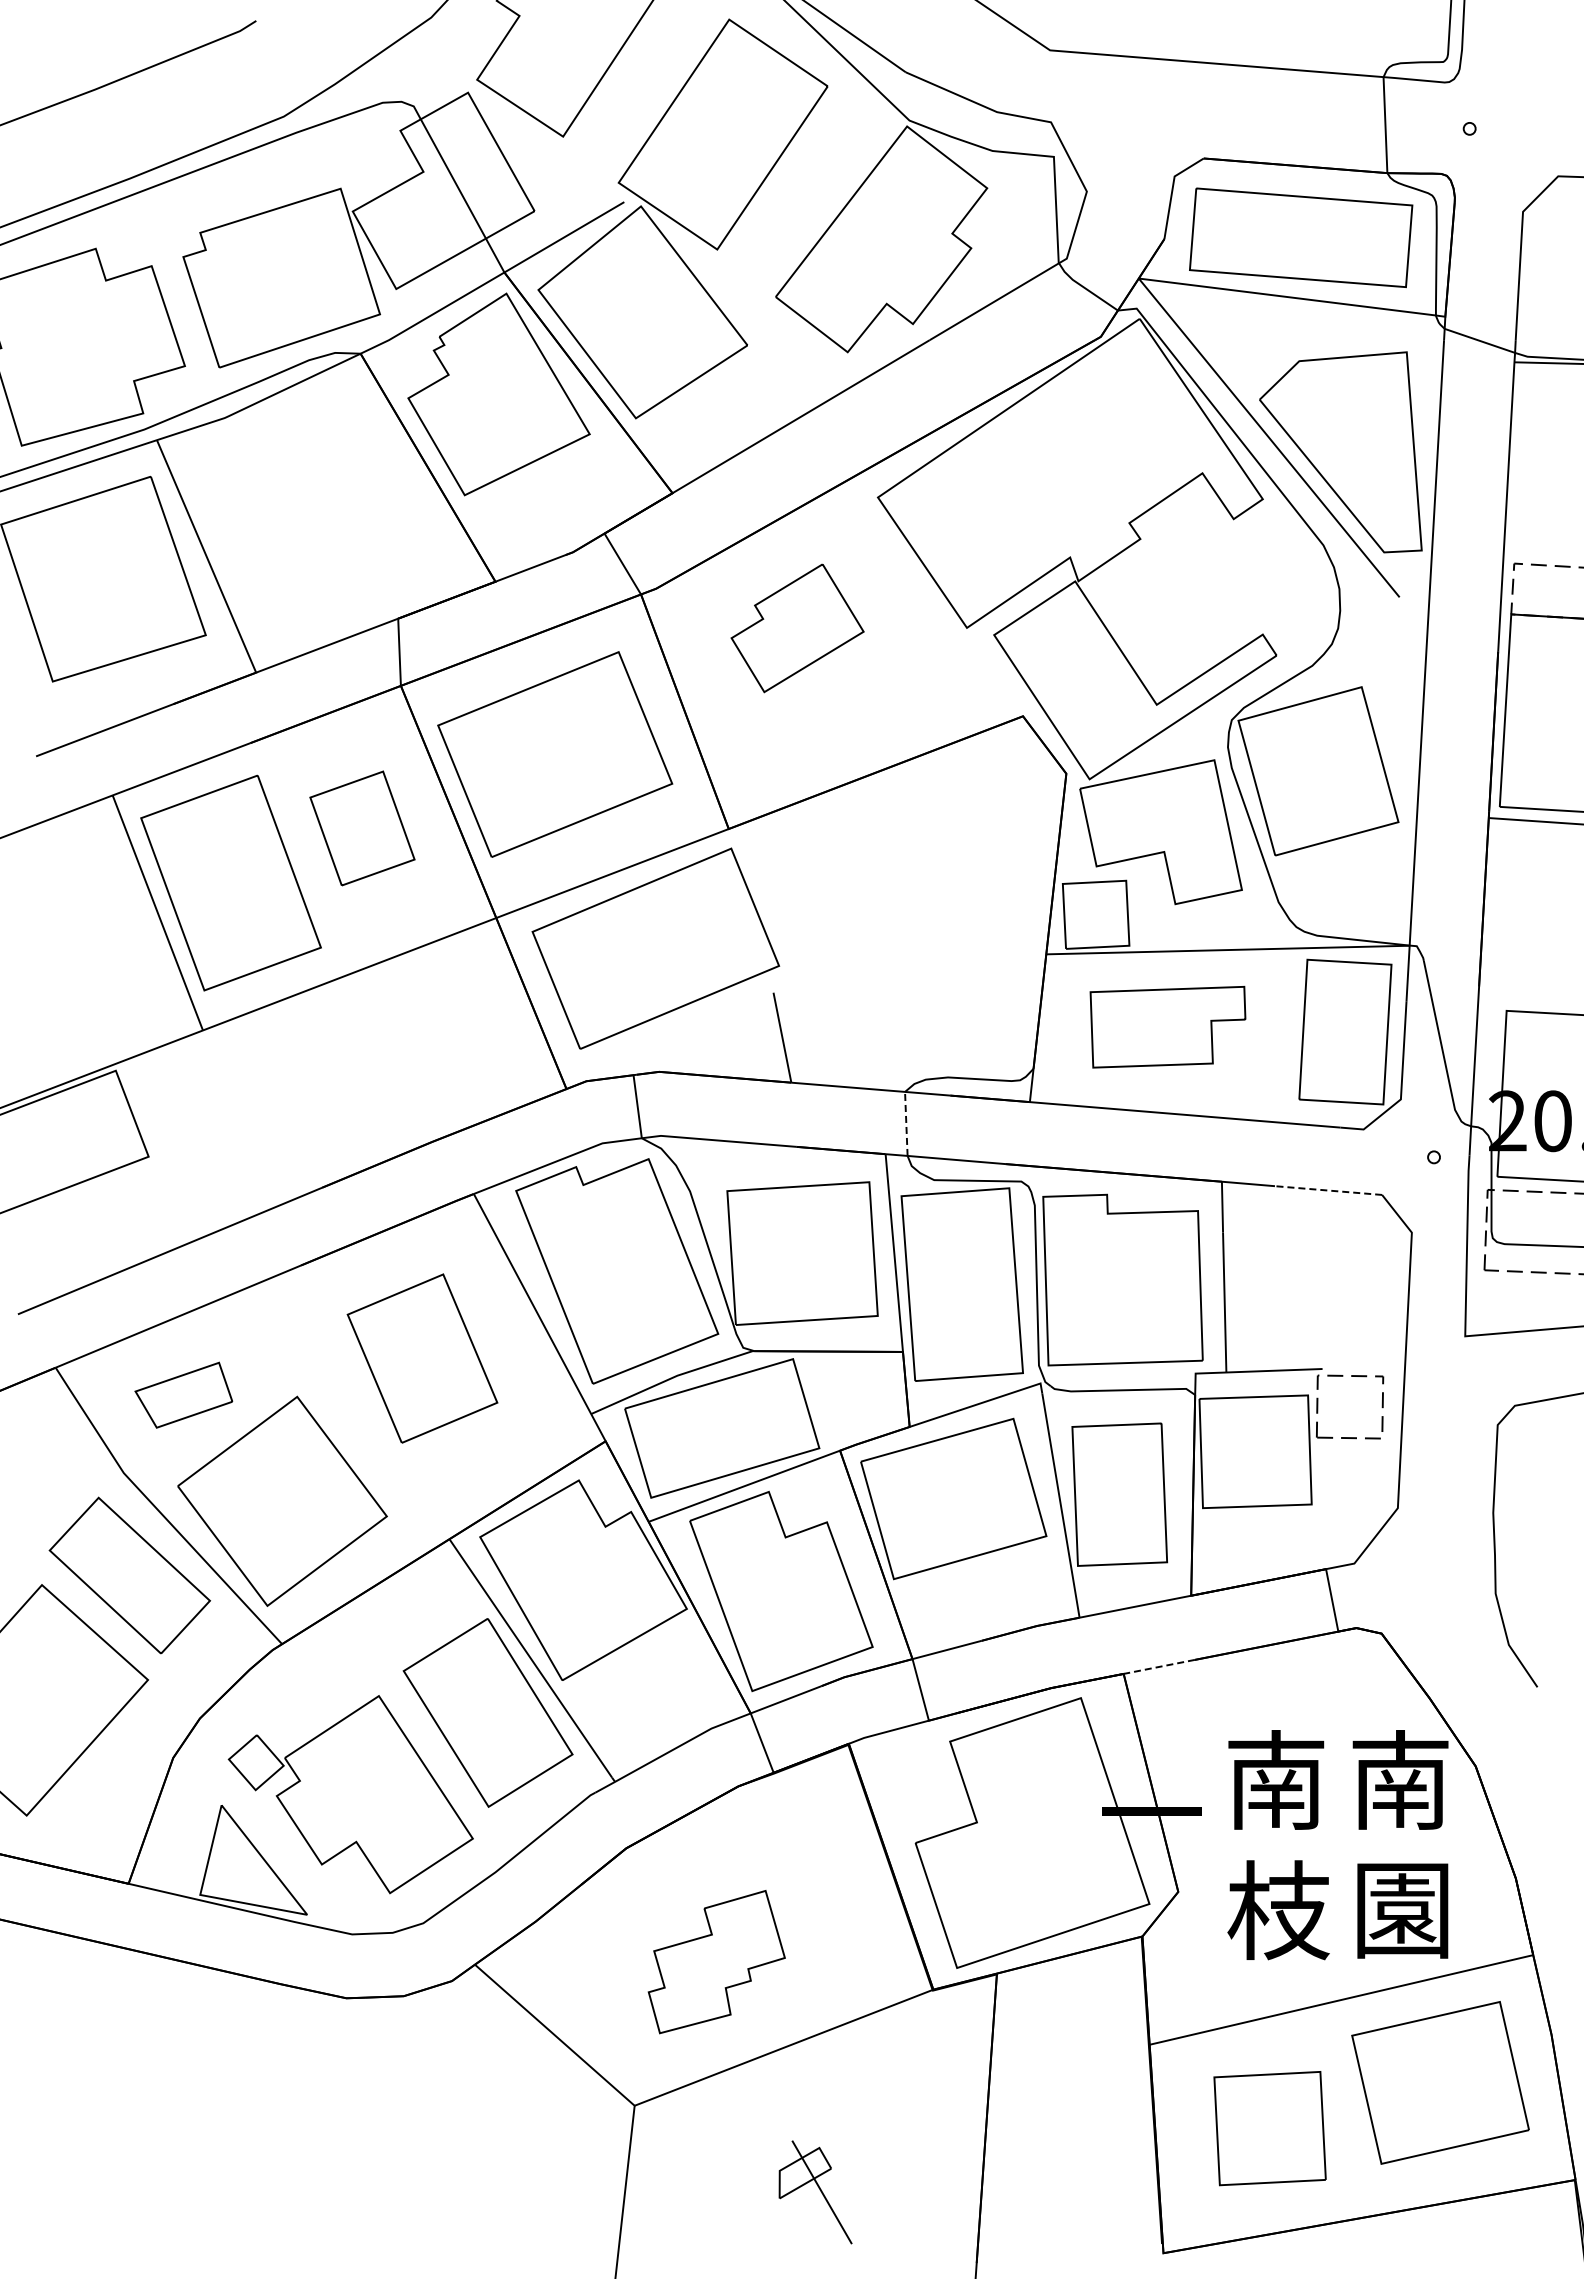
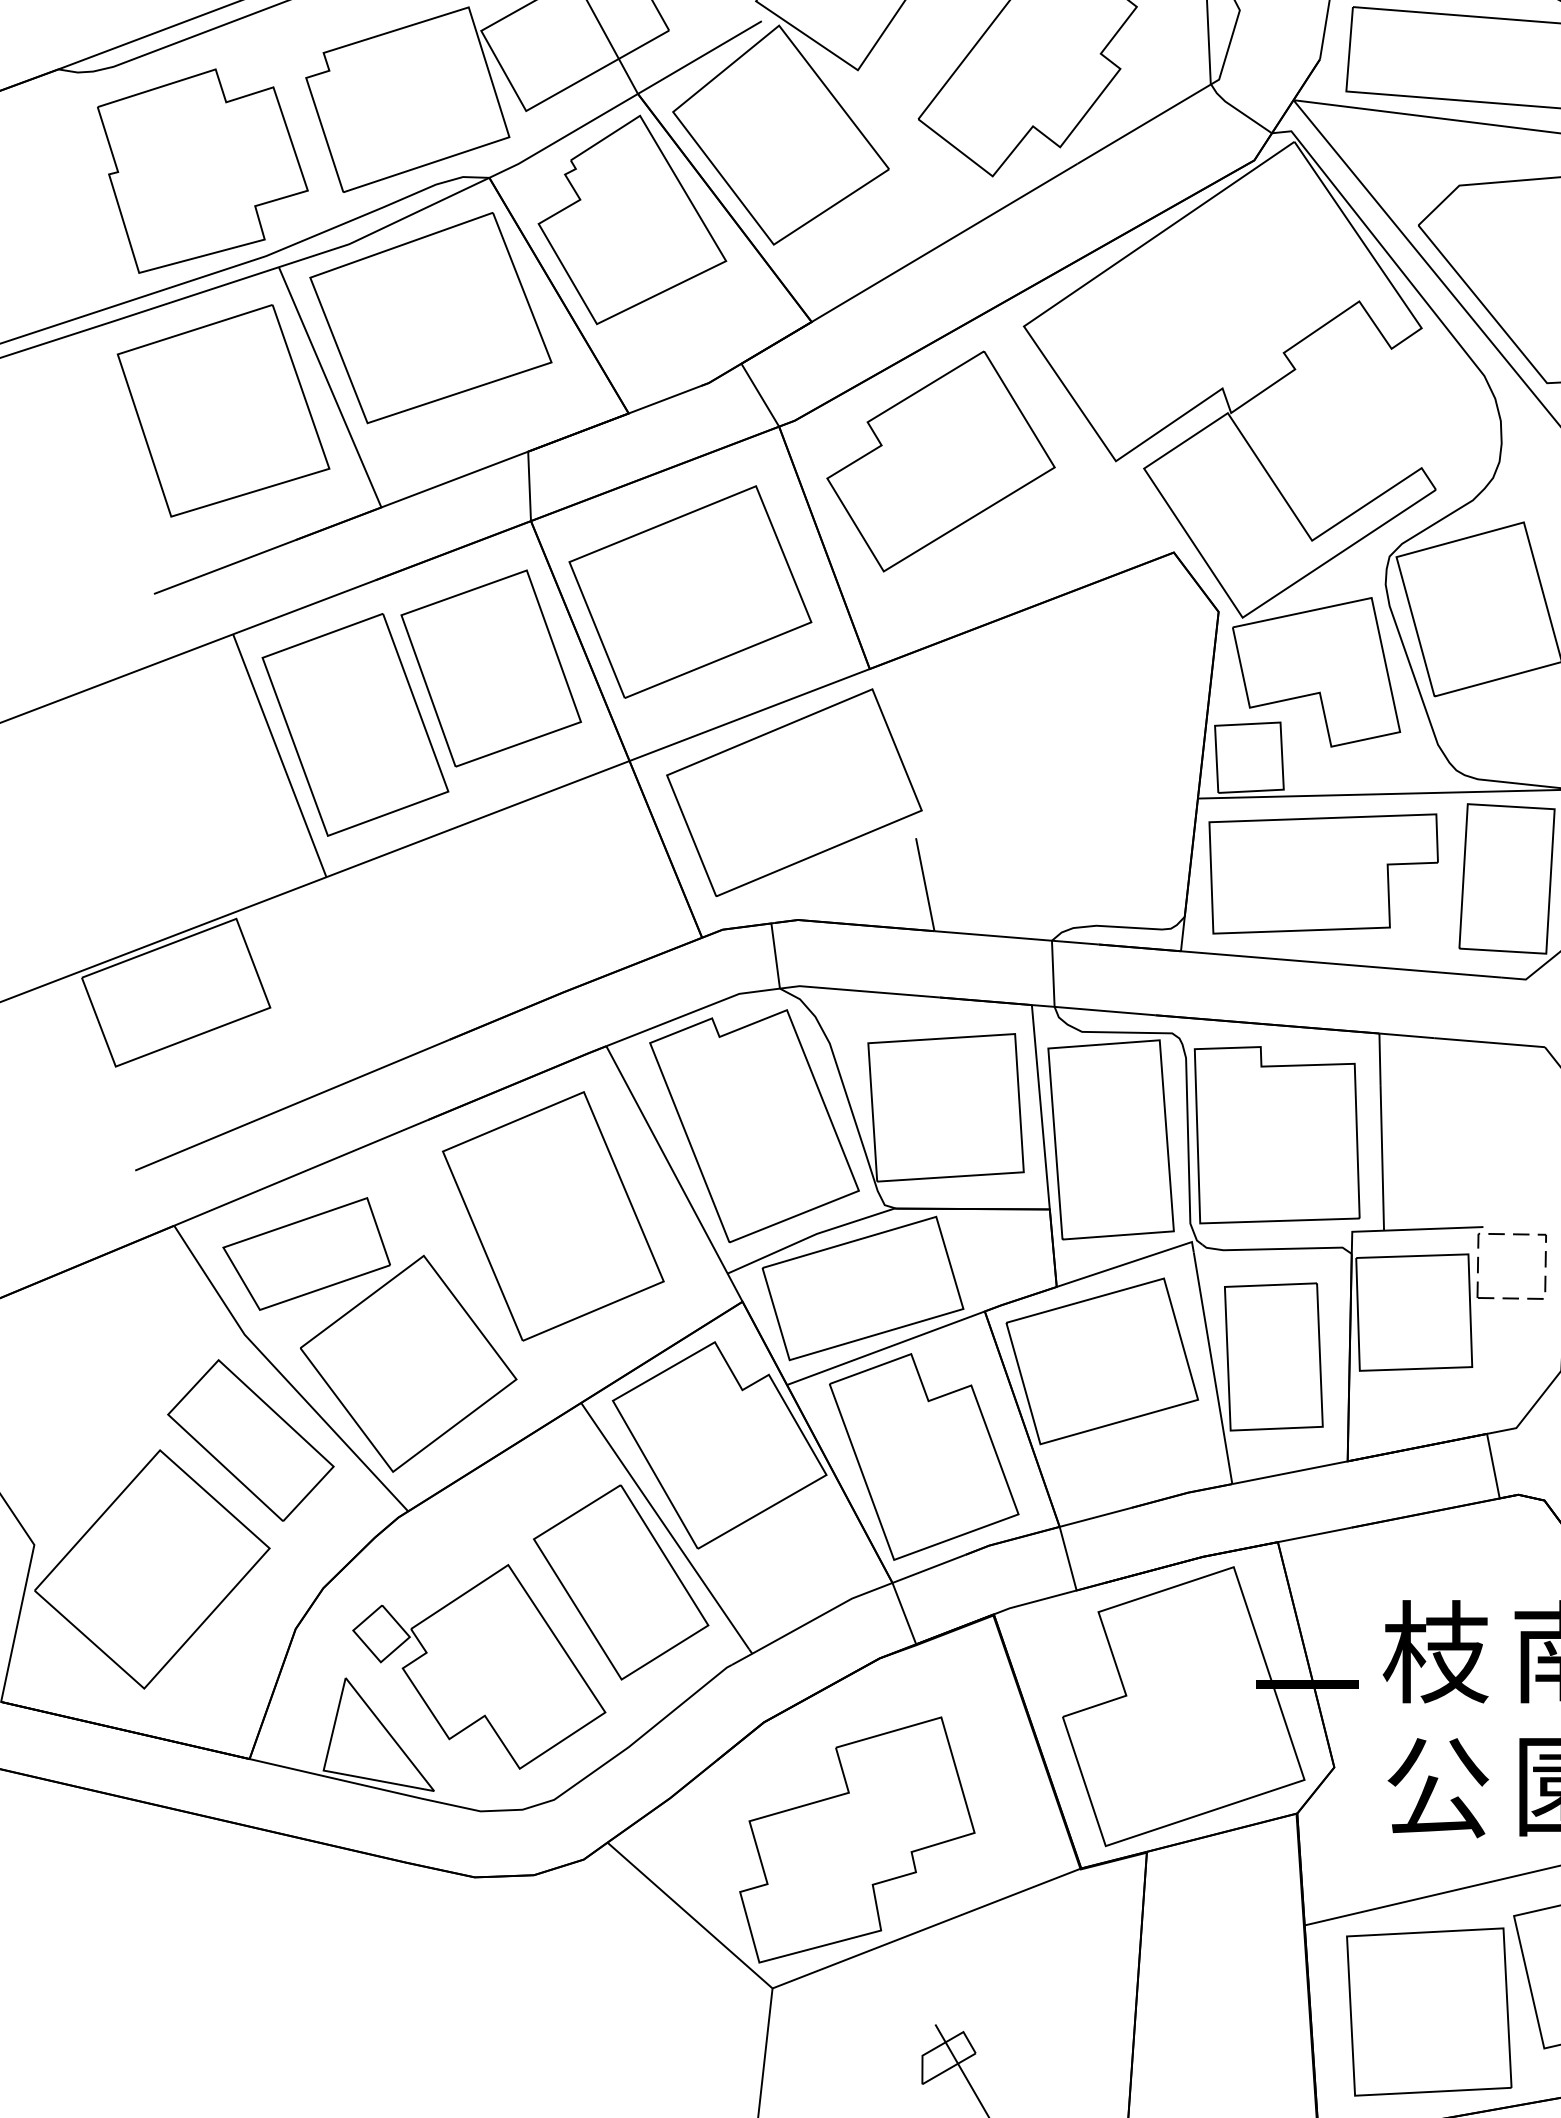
part: (303, 489) -> (430, 318), added
part: (797, 628) -> (940, 461), size x1.67
part: (362, 828) -> (491, 668), size x1.67
part: (1167, 1026) -> (1323, 873), size x1.43
line: (906, 1123) -> (1053, 973), dashed -> solid
line: (1328, 1190) -> (1489, 1042), dashed -> solid
part: (422, 1358) -> (553, 1216), size x1.43
part: (183, 1395) -> (306, 1254), size x1.67
line: (1158, 1667) -> (1313, 1535), dashed -> solid
text: (1276, 1779) -> (1435, 1651), 南 -> 枝
text: (1278, 1910) -> (1437, 1786), 枝 -> 公
part: (716, 1961) -> (857, 1839), size x1.67
part: (1269, 2128) -> (1428, 2011), size x1.43

